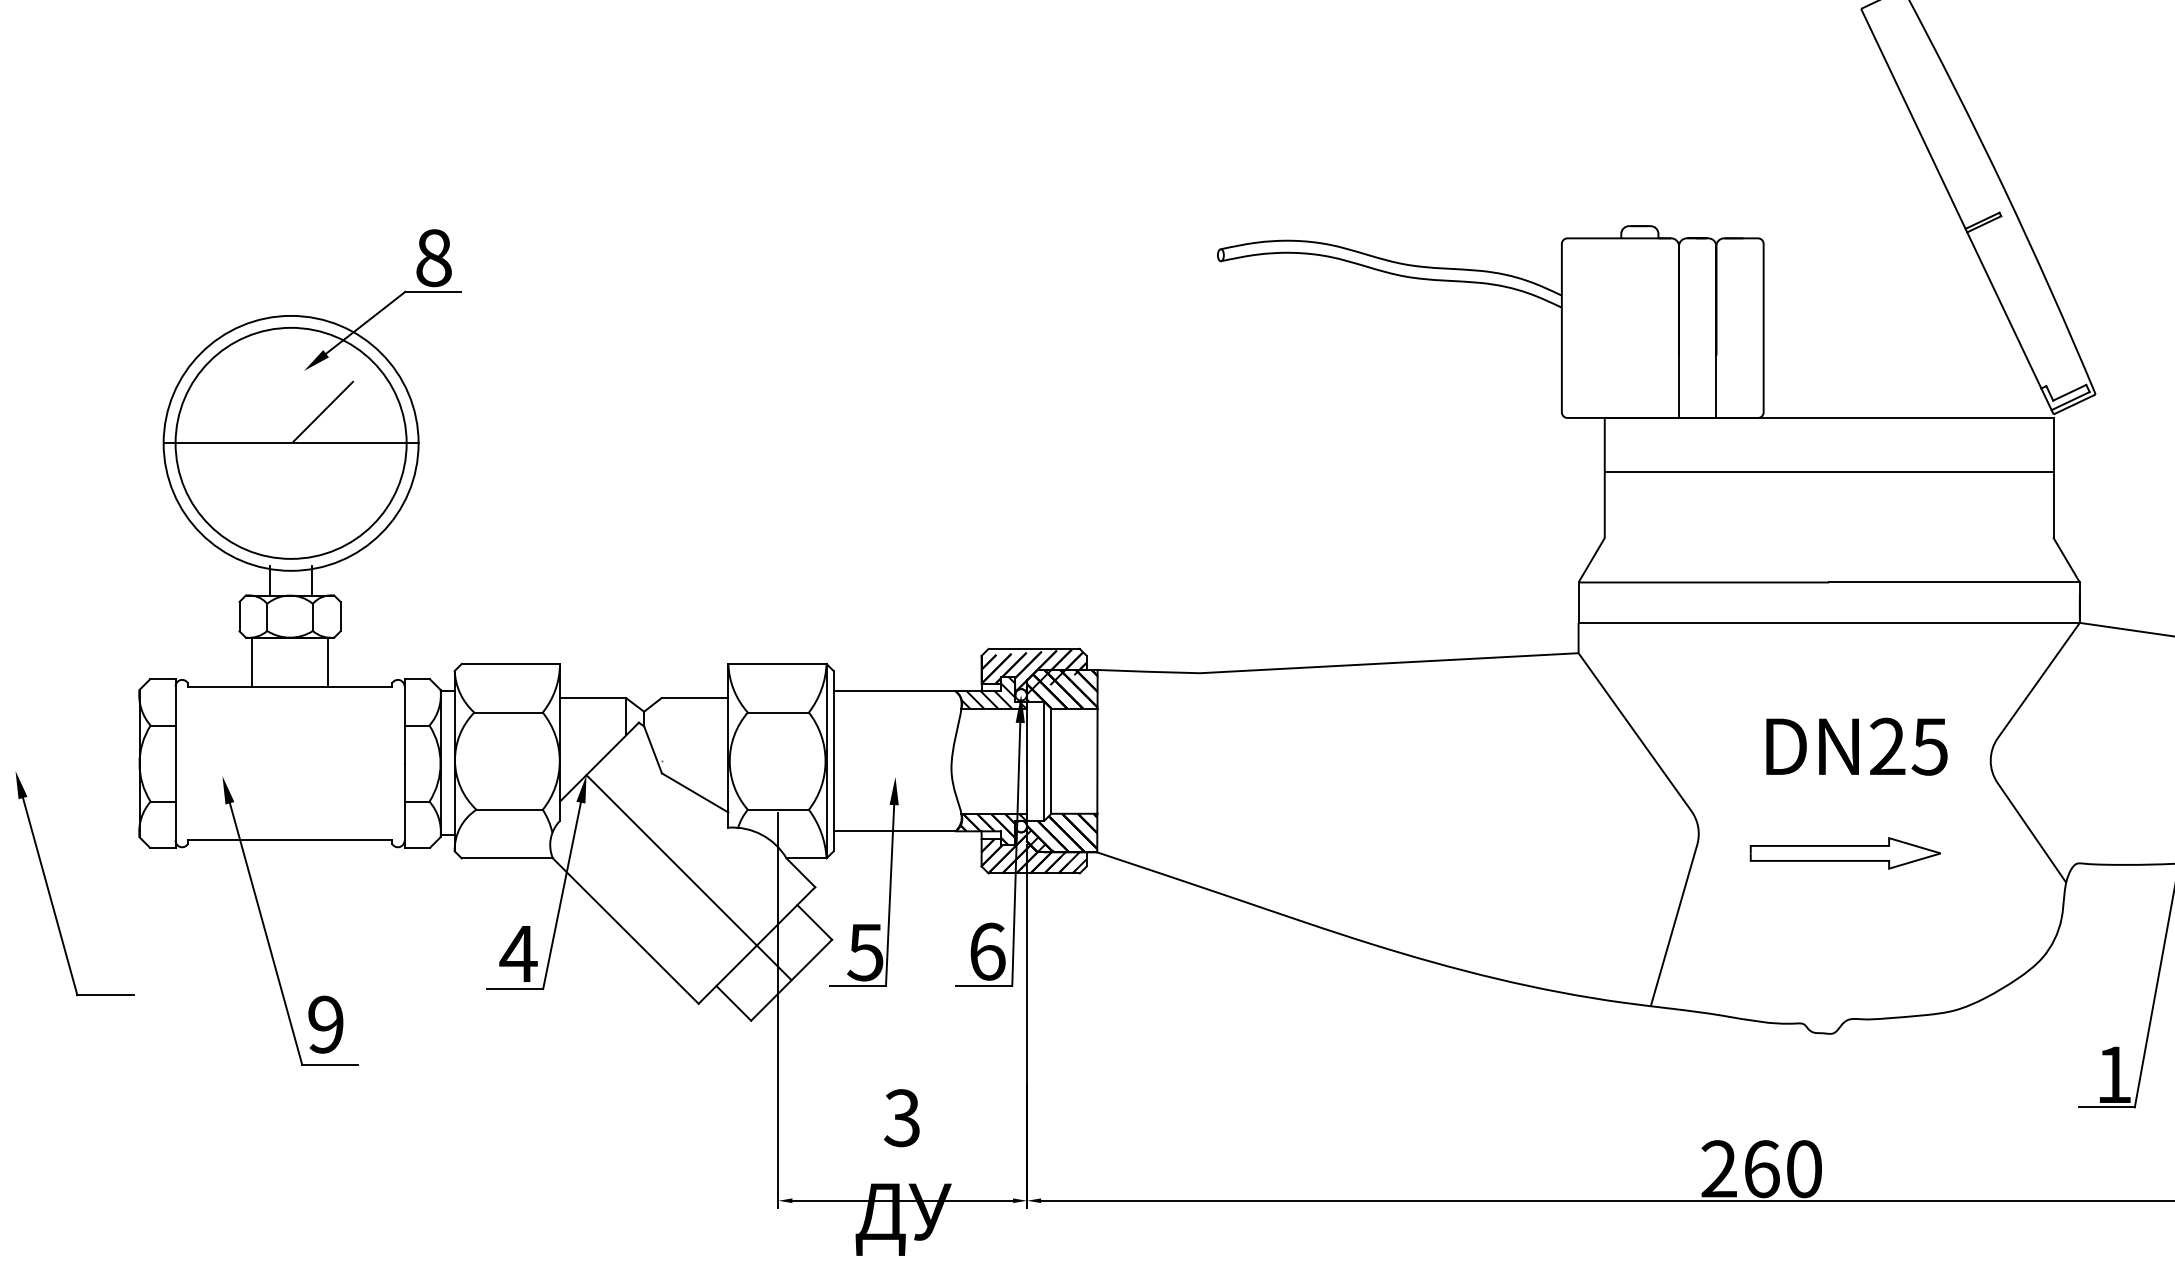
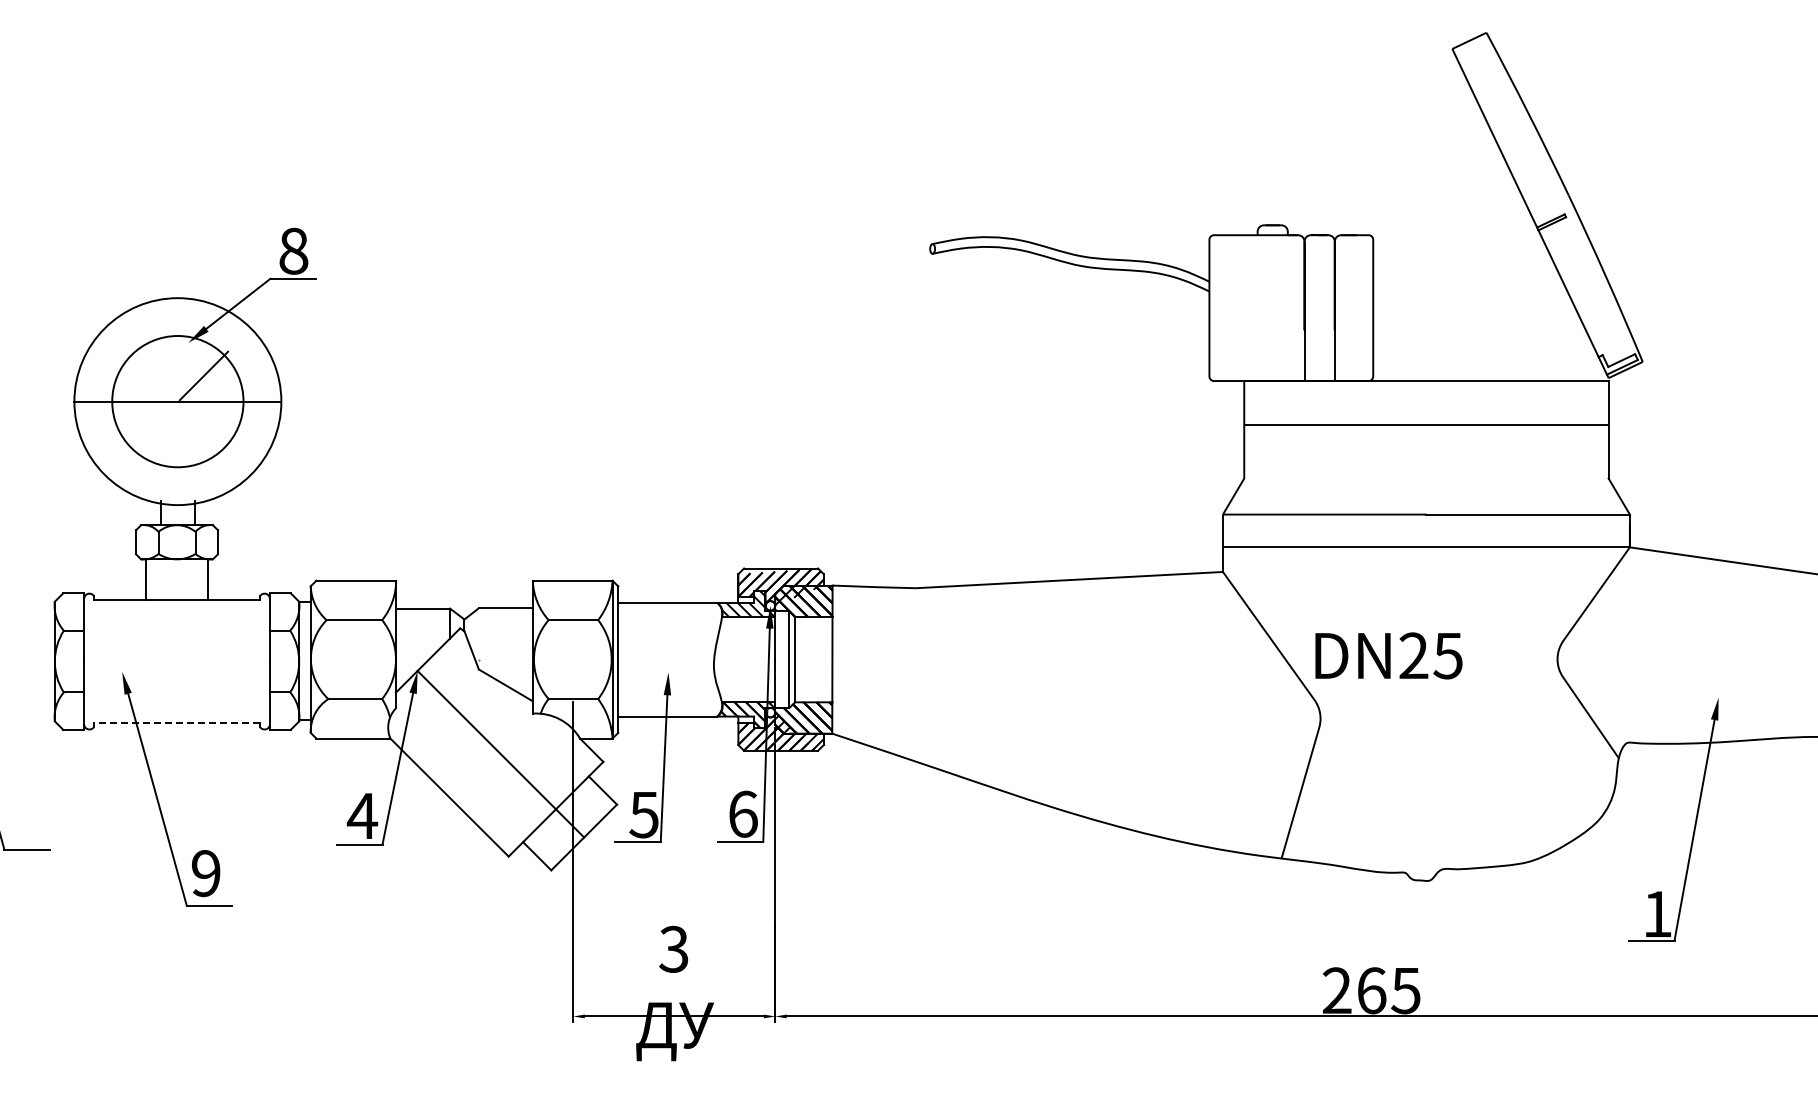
circle: (290, 443) -> (177, 401), size x0.7
text: (1856, 746) -> (1388, 655), moved
line: (290, 839) -> (177, 723), solid -> dashed
part: (1844, 853) -> (1438, 734), removed
text: (1803, 1168) -> (1405, 990), 260 -> 265

